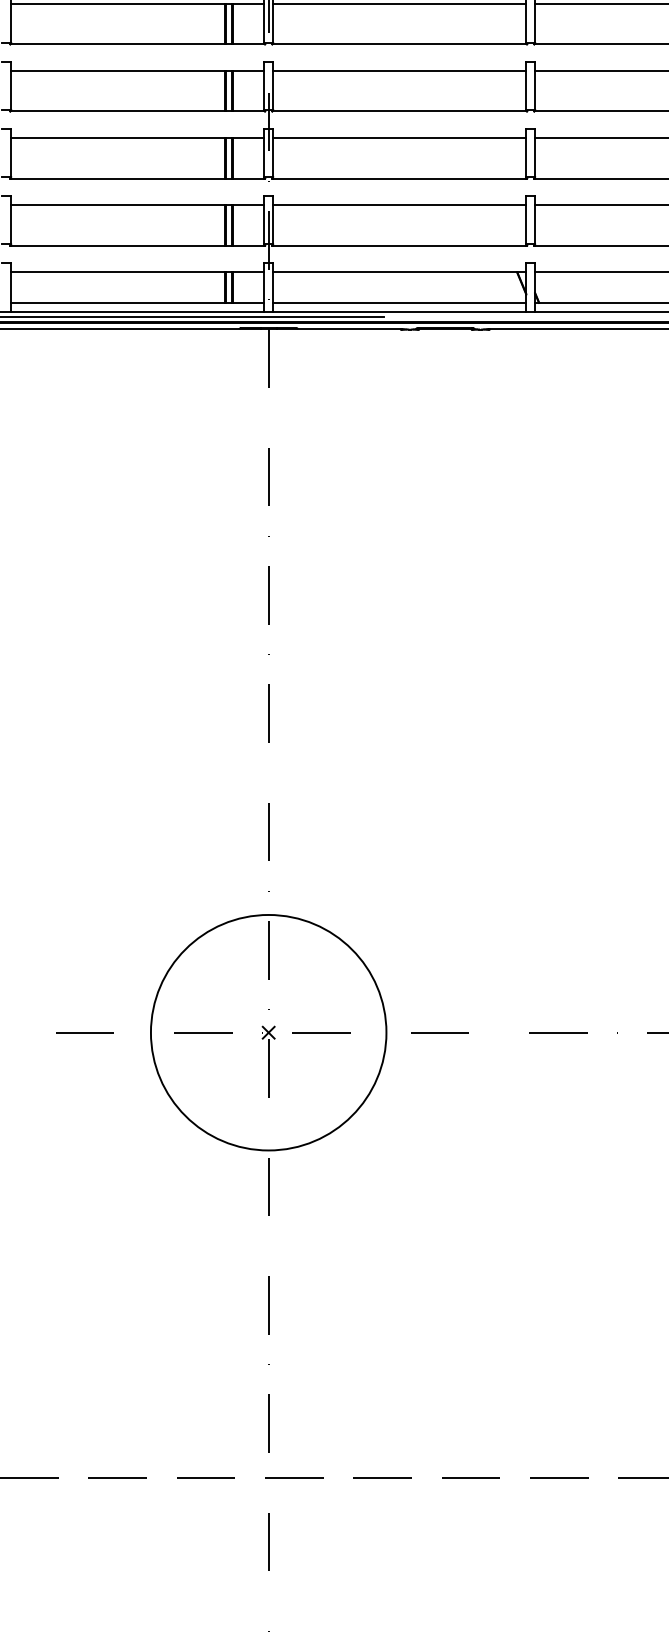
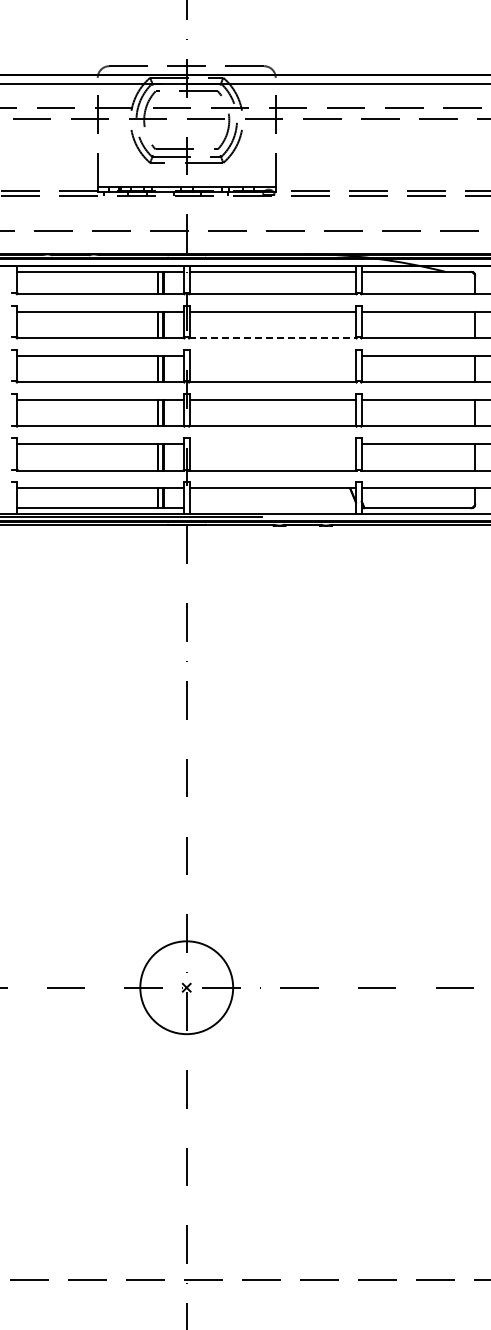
line: (399, 44) -> (272, 338), solid -> dashed
line: (399, 70) -> (272, 355), removed
line: (399, 206) -> (272, 444), removed
line: (399, 303) -> (272, 508), removed
circle: (268, 1032) -> (186, 987), size x0.6

